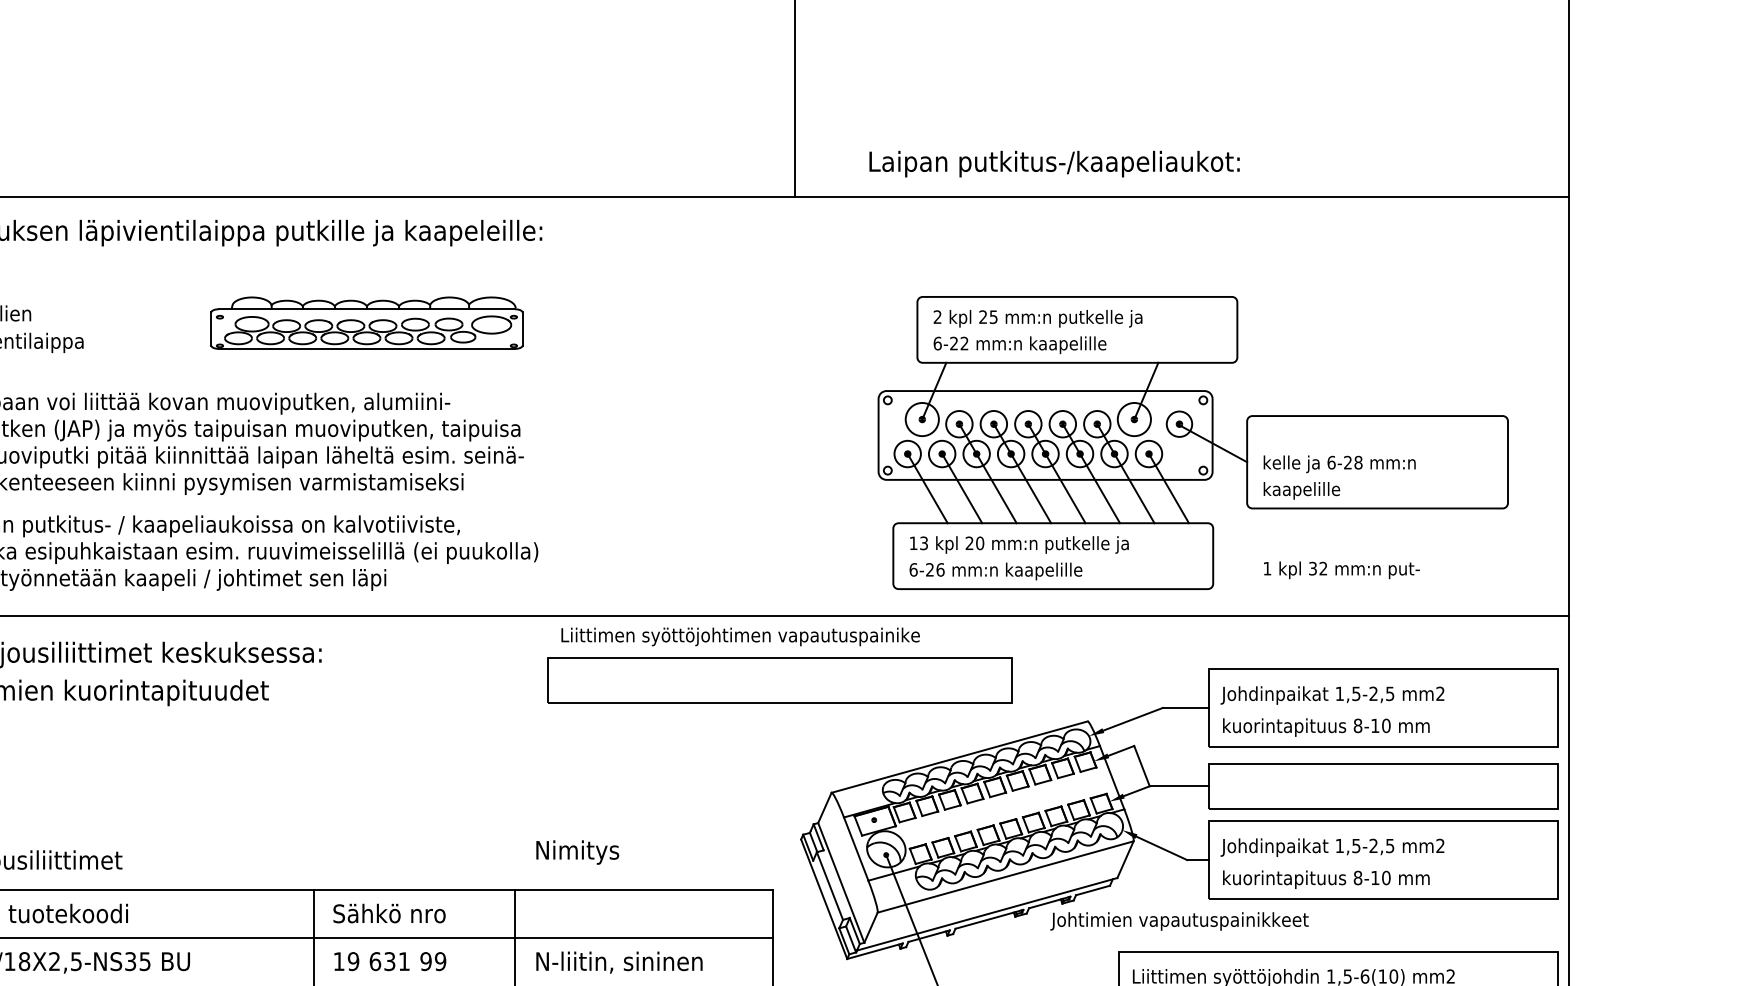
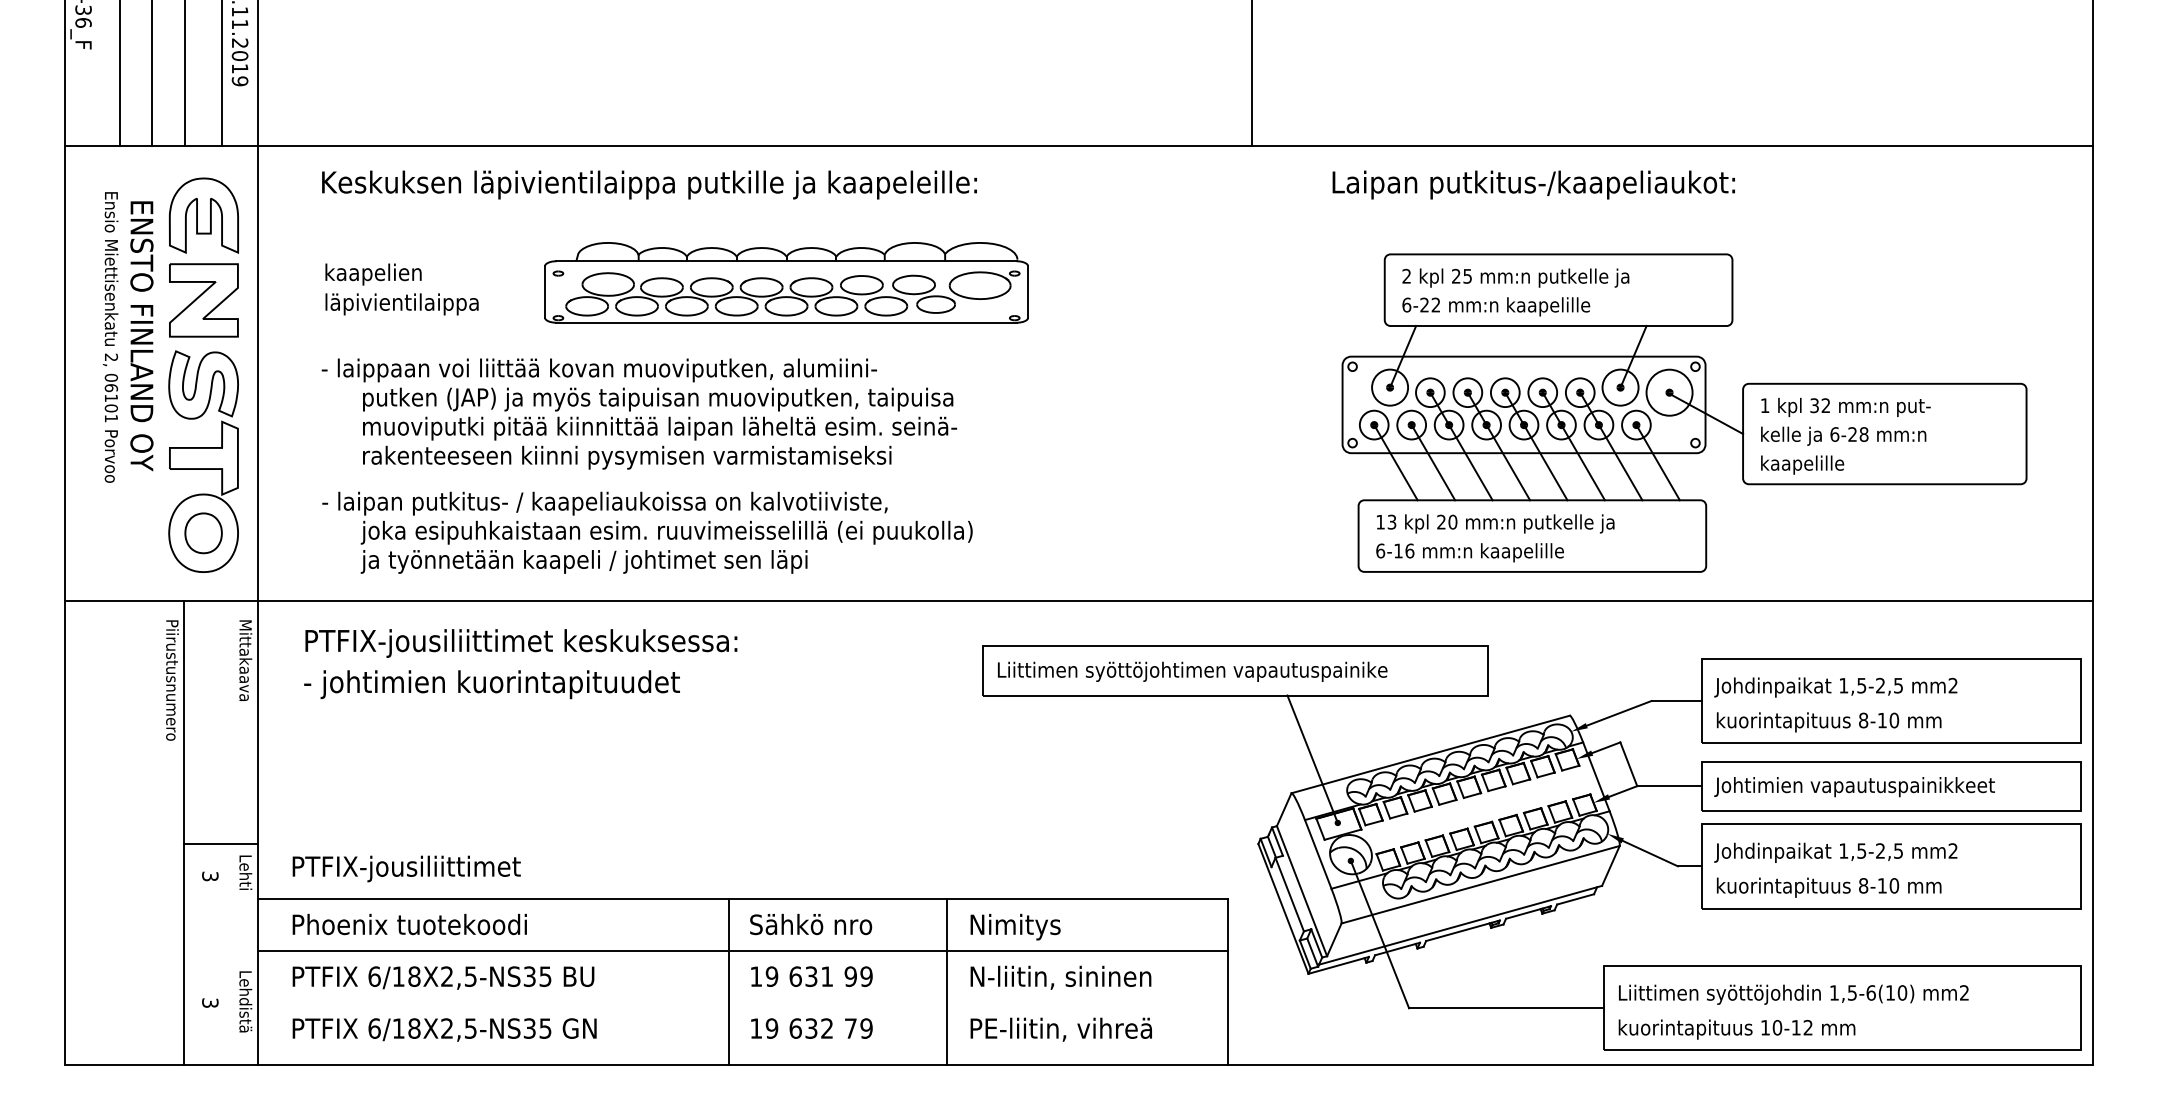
text: (1054, 163) -> (1533, 184), moved
part: (366, 322) -> (786, 282), size x1.43
circle: (1179, 424) -> (1669, 392), size x1.67
text: (930, 569) -> (1398, 550), 6-26 -> 6-16
text: (1341, 570) -> (1845, 407), moved
text: (740, 636) -> (1192, 671), moved
line: (850, 760) -> (1312, 758), added
text: (577, 851) -> (1015, 926), moved
text: (1179, 921) -> (1854, 787), moved

